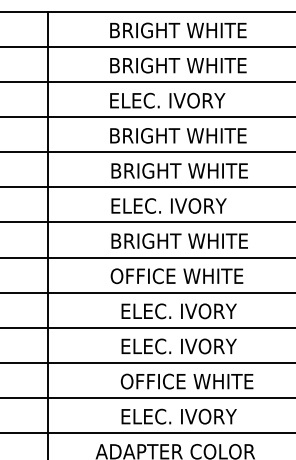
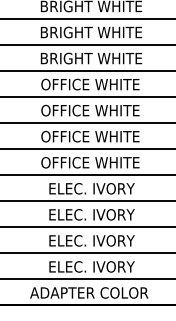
text: (181, 100) -> (93, 32), ELEC. IVORY -> BRIGHT WHITE
text: (178, 170) -> (91, 84), BRIGHT WHITE -> OFFICE WHITE
text: (176, 205) -> (90, 110), ELEC. IVORY -> OFFICE WHITE
text: (178, 240) -> (91, 136), BRIGHT WHITE -> OFFICE WHITE
text: (186, 381) -> (97, 240), OFFICE WHITE -> ELEC. IVORY

